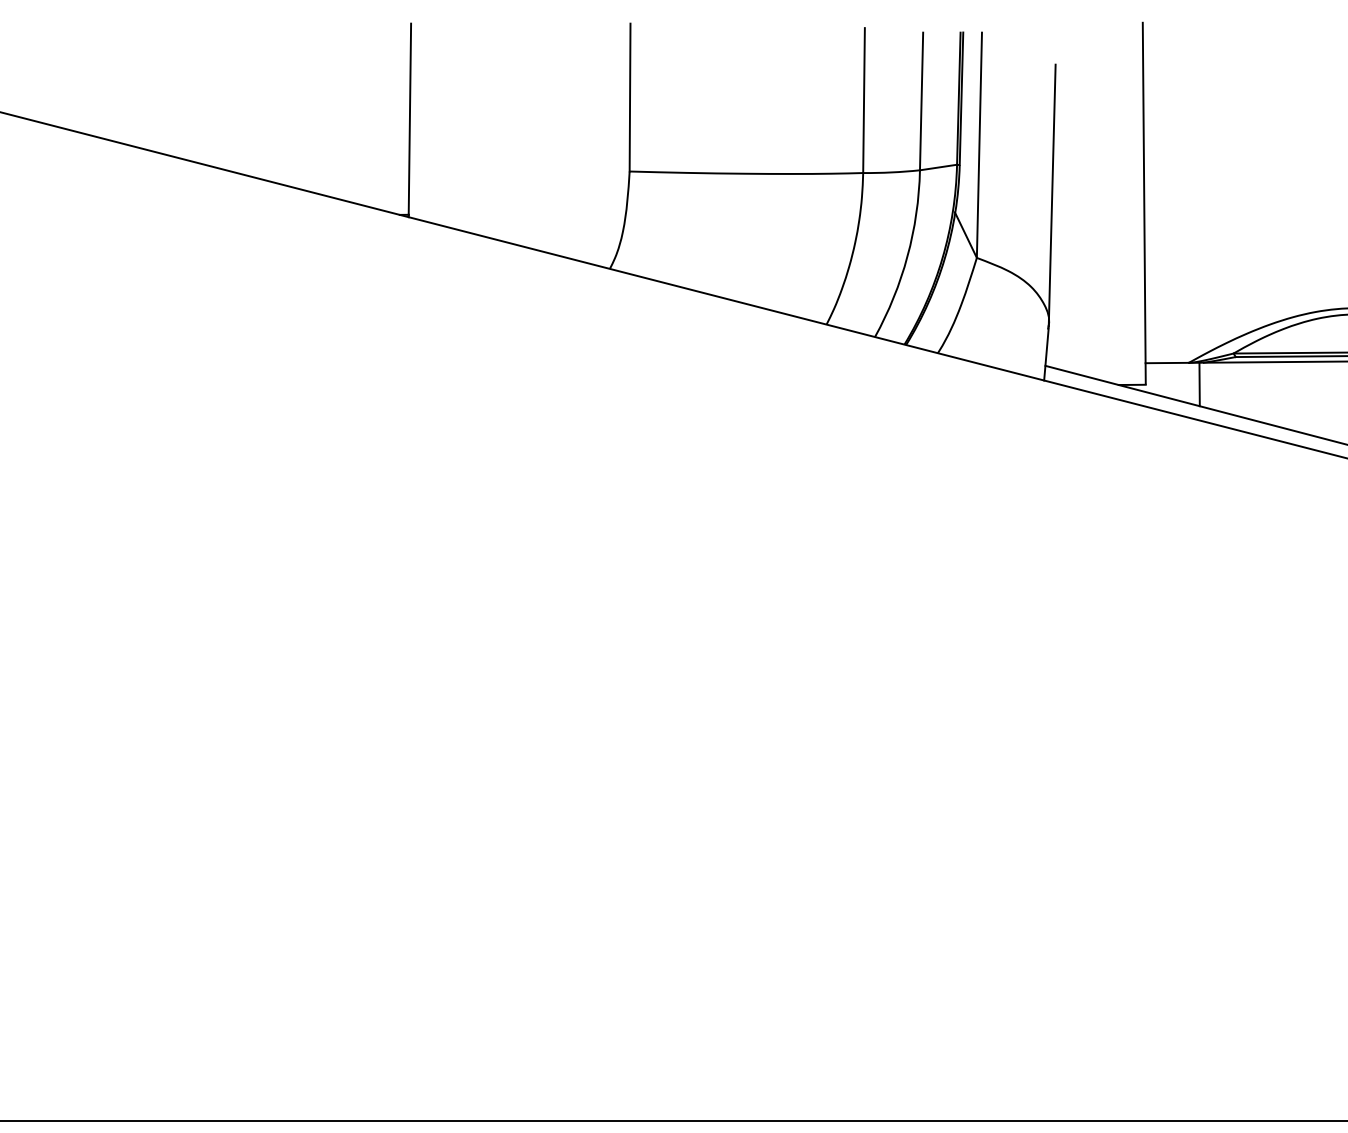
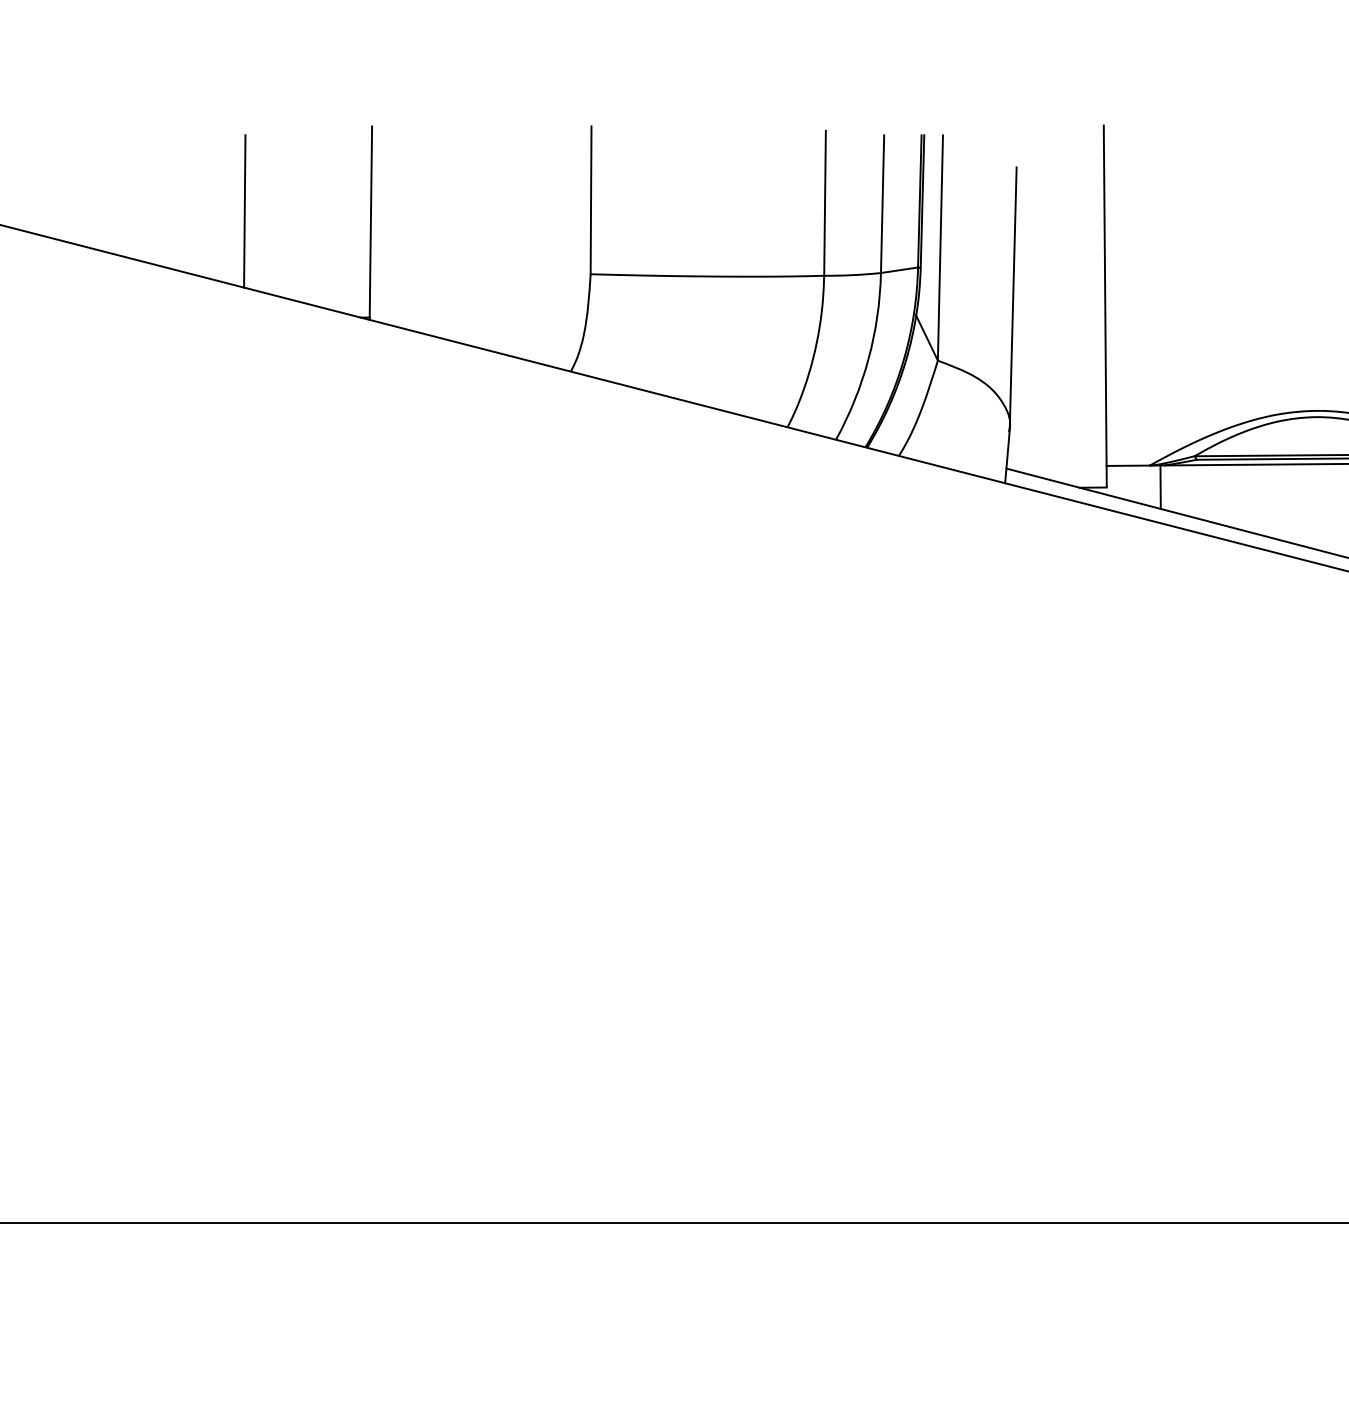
line: (283, 108) -> (244, 211), added

